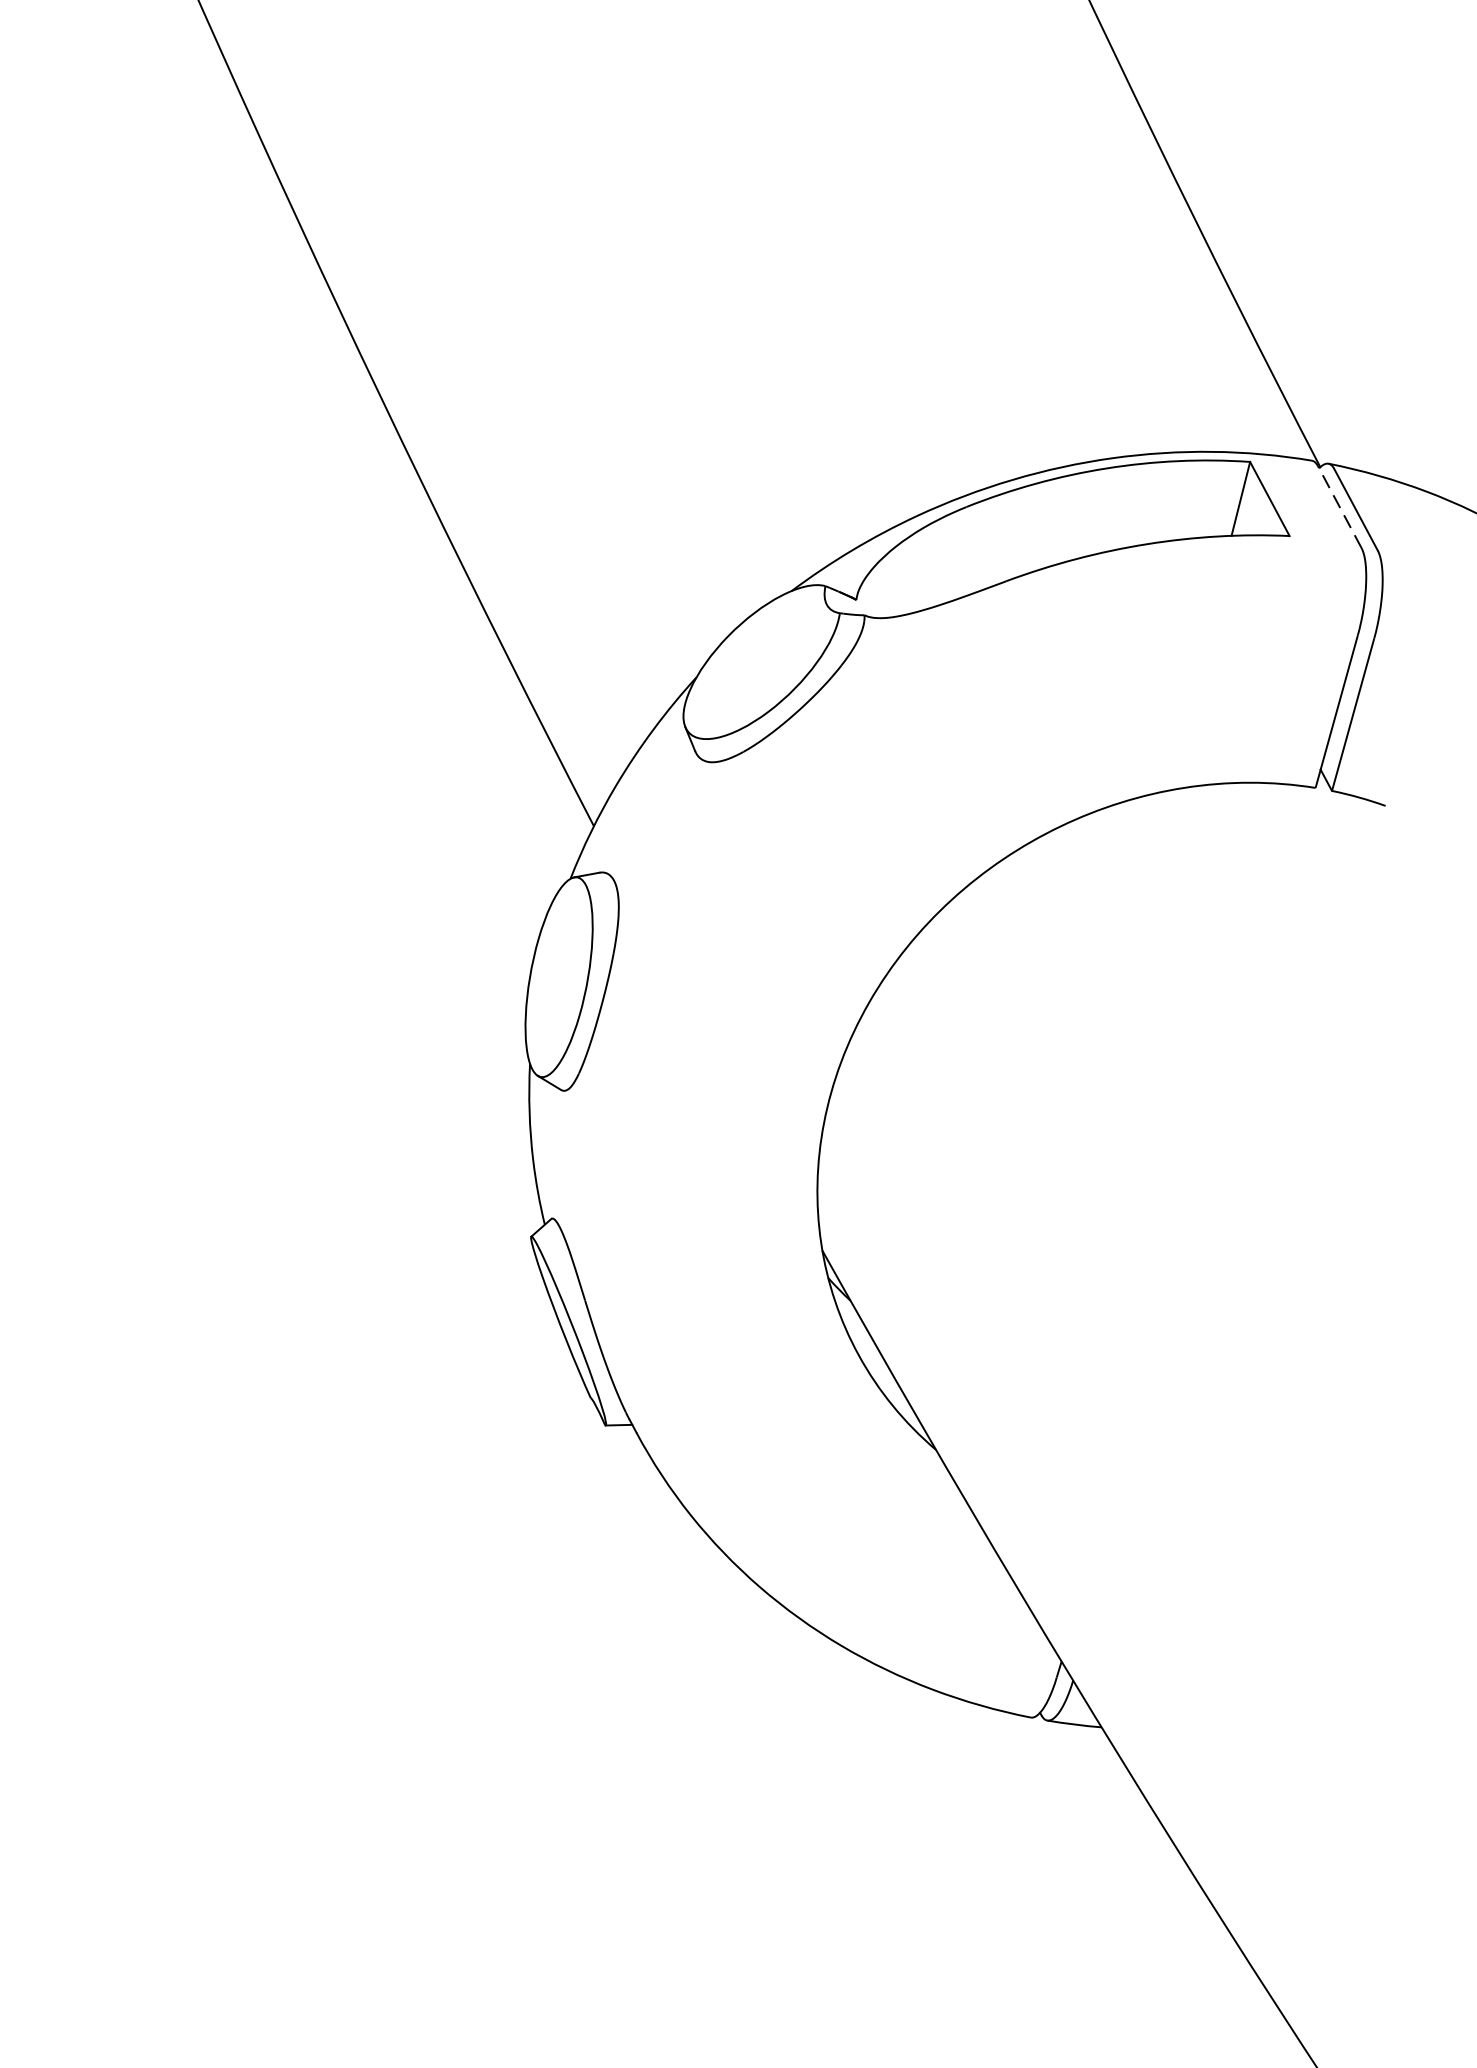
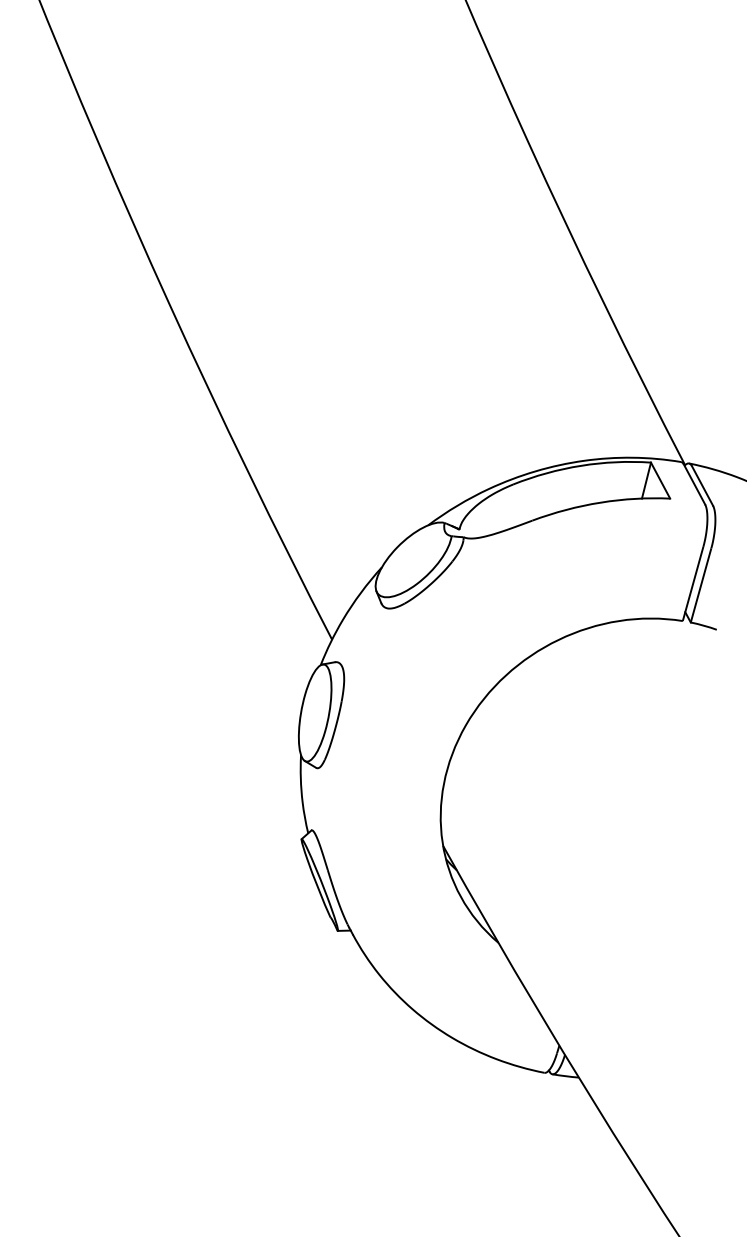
line: (1339, 506) -> (694, 484), dashed -> solid

